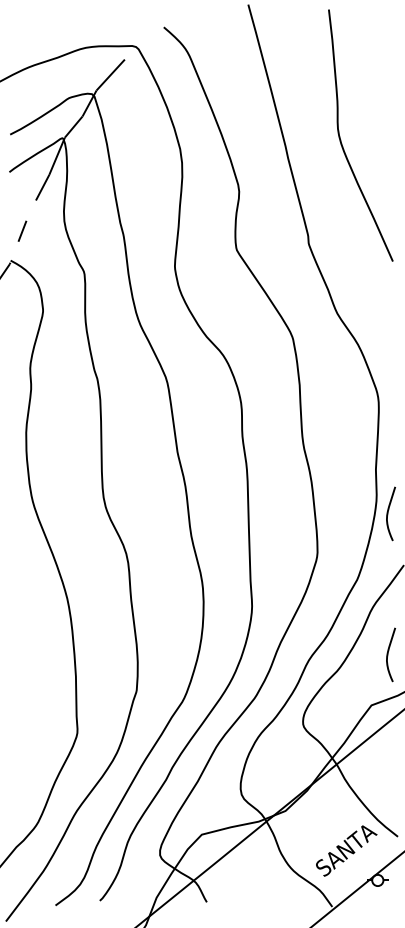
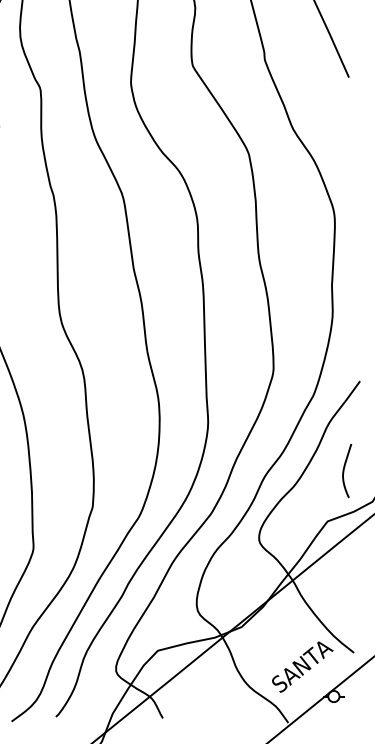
curve: (388, 513) -> (344, 329), removed

